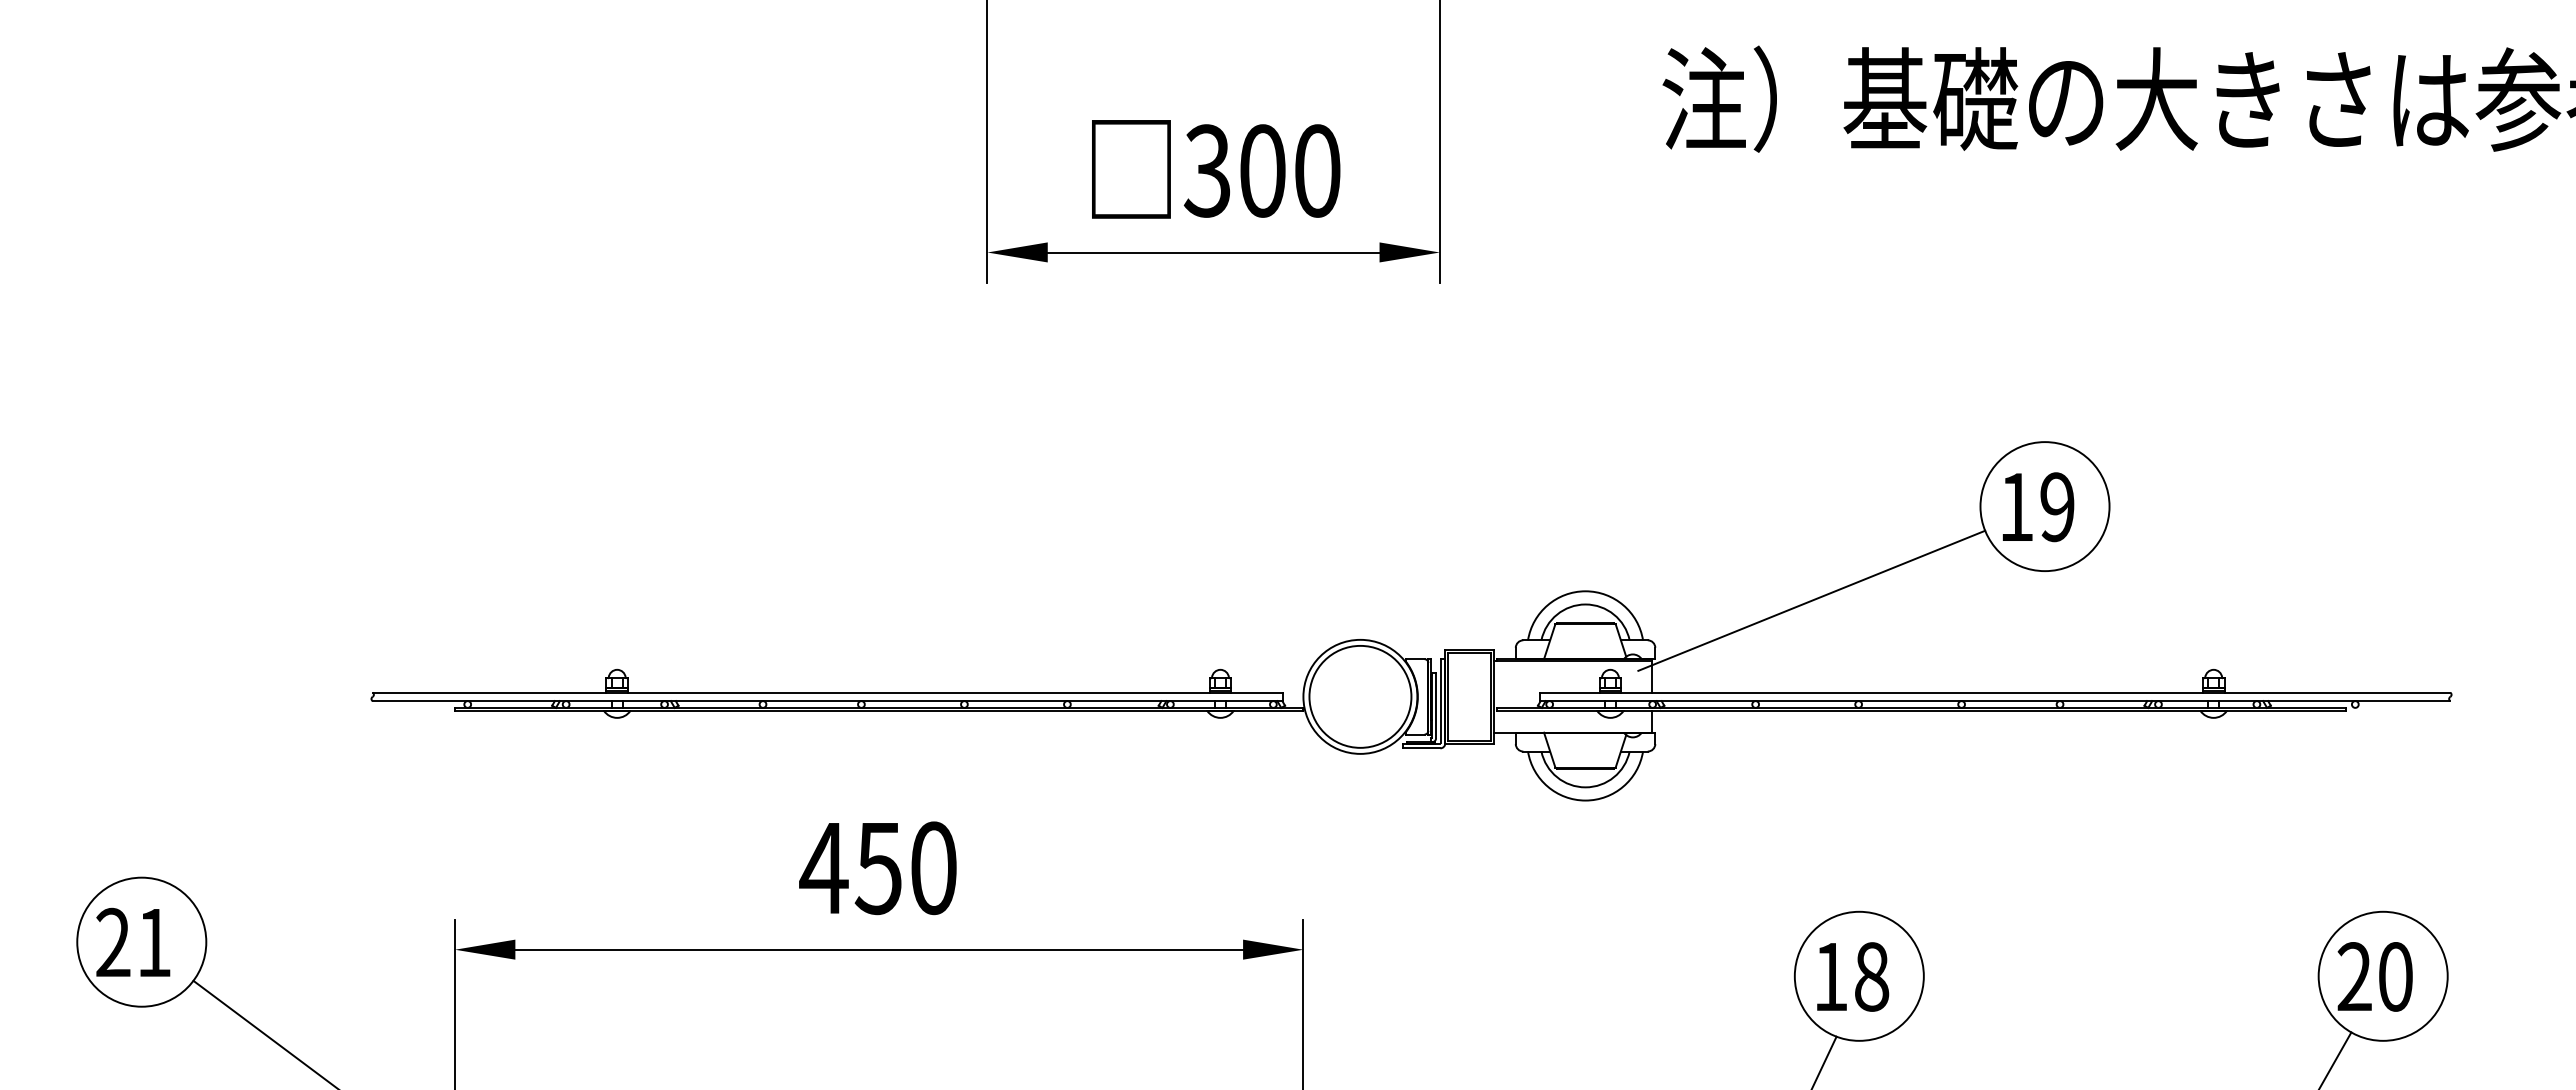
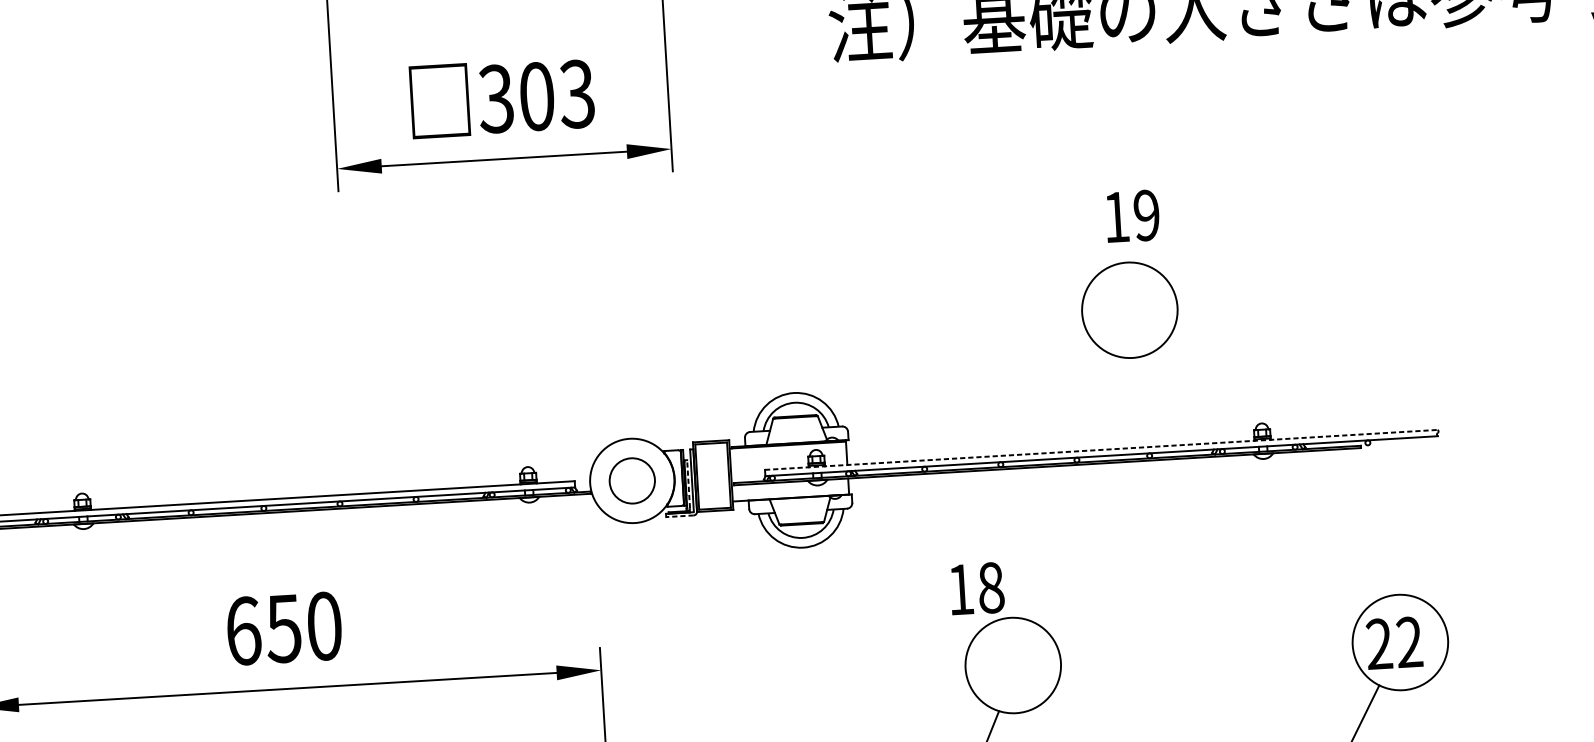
text: (1316, 170) -> (576, 93), 300 -> 303
text: (2038, 507) -> (1132, 216), moved
line: (1811, 600) -> (961, 389), removed
line: (1995, 692) -> (1101, 449), solid -> dashed
circle: (1360, 696) -> (632, 480), size x0.6
line: (1436, 705) -> (688, 483), solid -> dashed
line: (1421, 748) -> (679, 516), solid -> dashed
text: (823, 868) -> (243, 631), 450 -> 650
text: (1853, 976) -> (977, 588), moved
text: (2395, 976) -> (1409, 642), 20 -> 22

